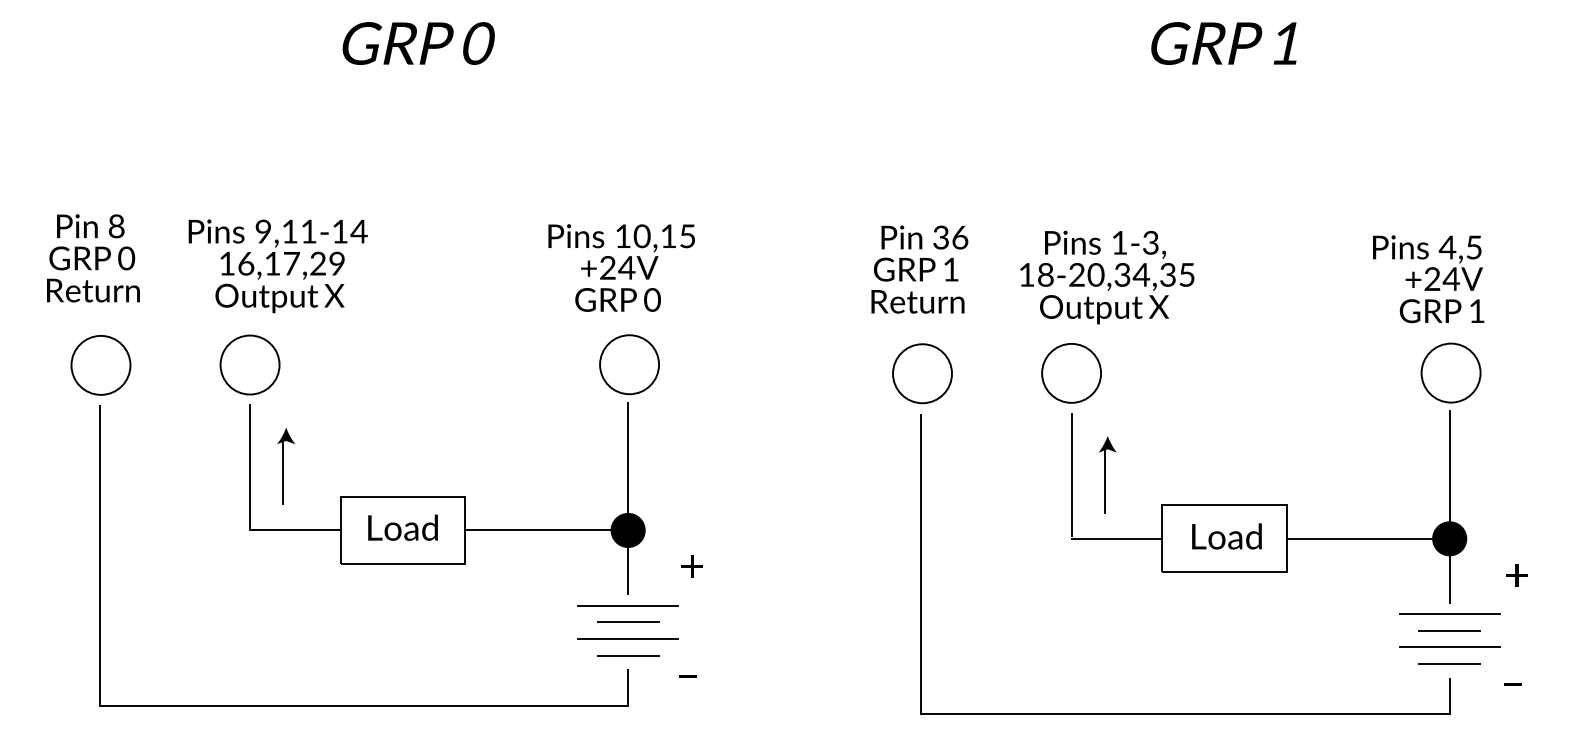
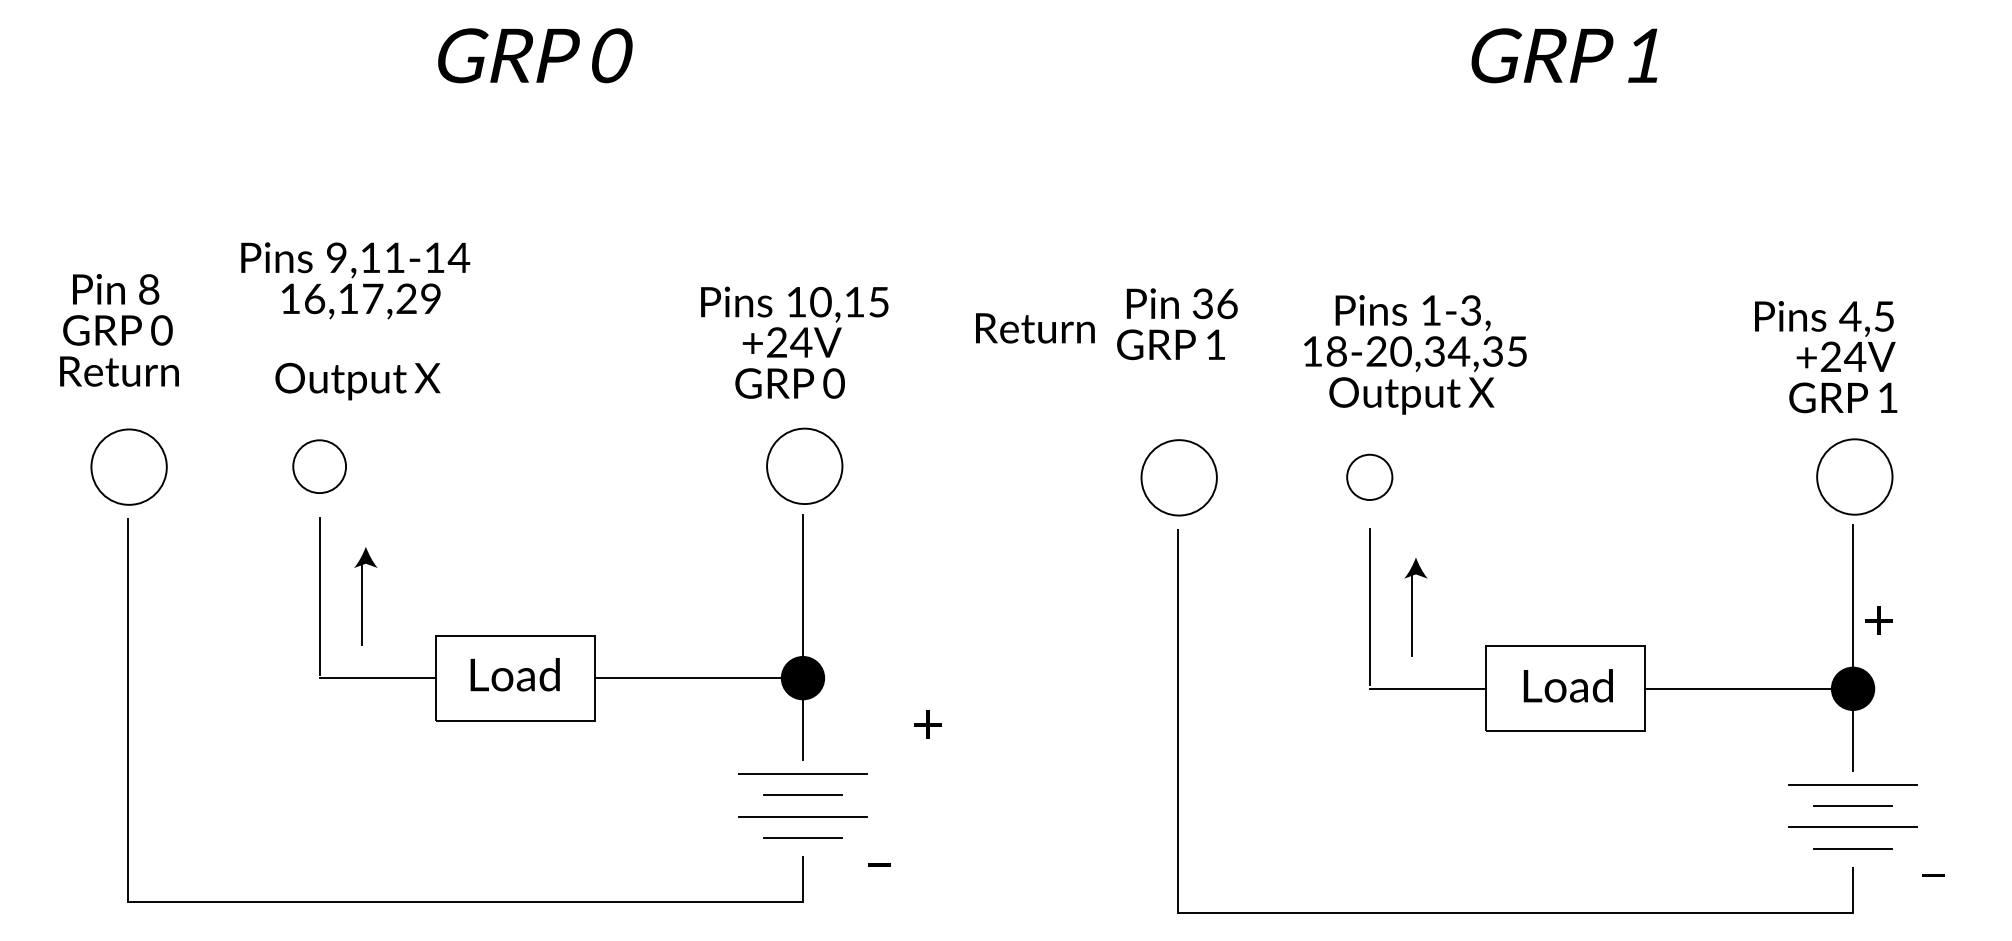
text: (277, 249) -> (354, 280), moved
text: (917, 301) -> (1034, 327), moved
circle: (249, 364) -> (318, 466), size x0.7
circle: (1071, 372) -> (1369, 476), size x0.6
text: (691, 566) -> (927, 724), moved
text: (1516, 575) -> (1878, 620), moved

